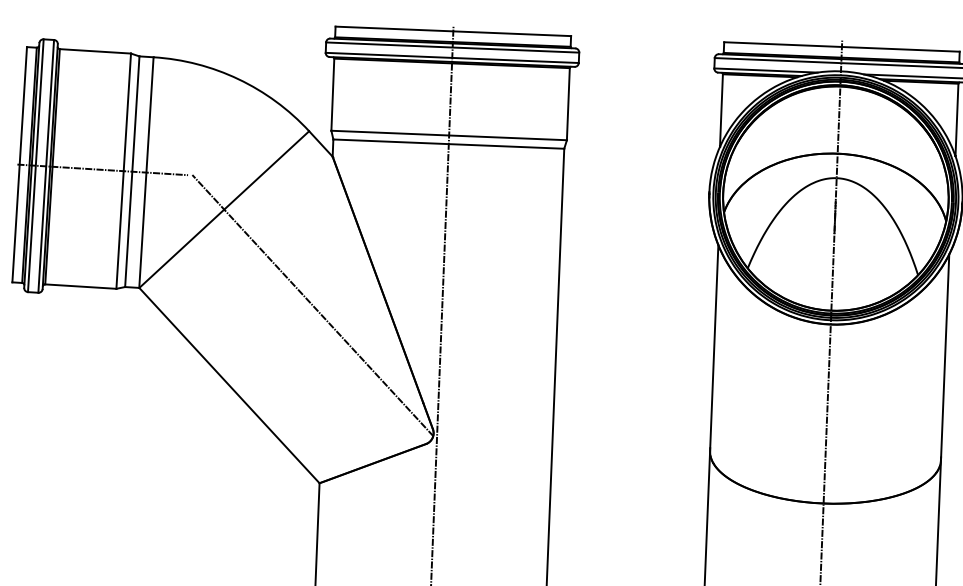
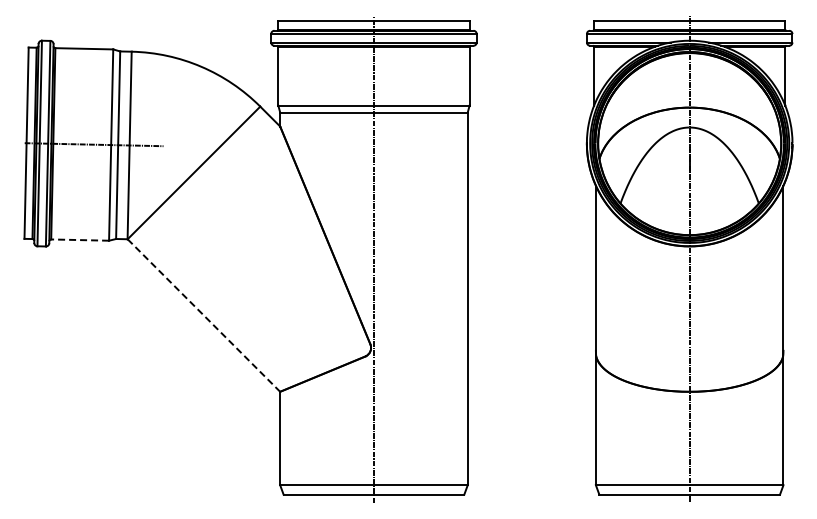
line: (81, 287) -> (80, 240), solid -> dashed
line: (313, 305) -> (269, 247), removed
line: (228, 385) -> (203, 315), solid -> dashed

